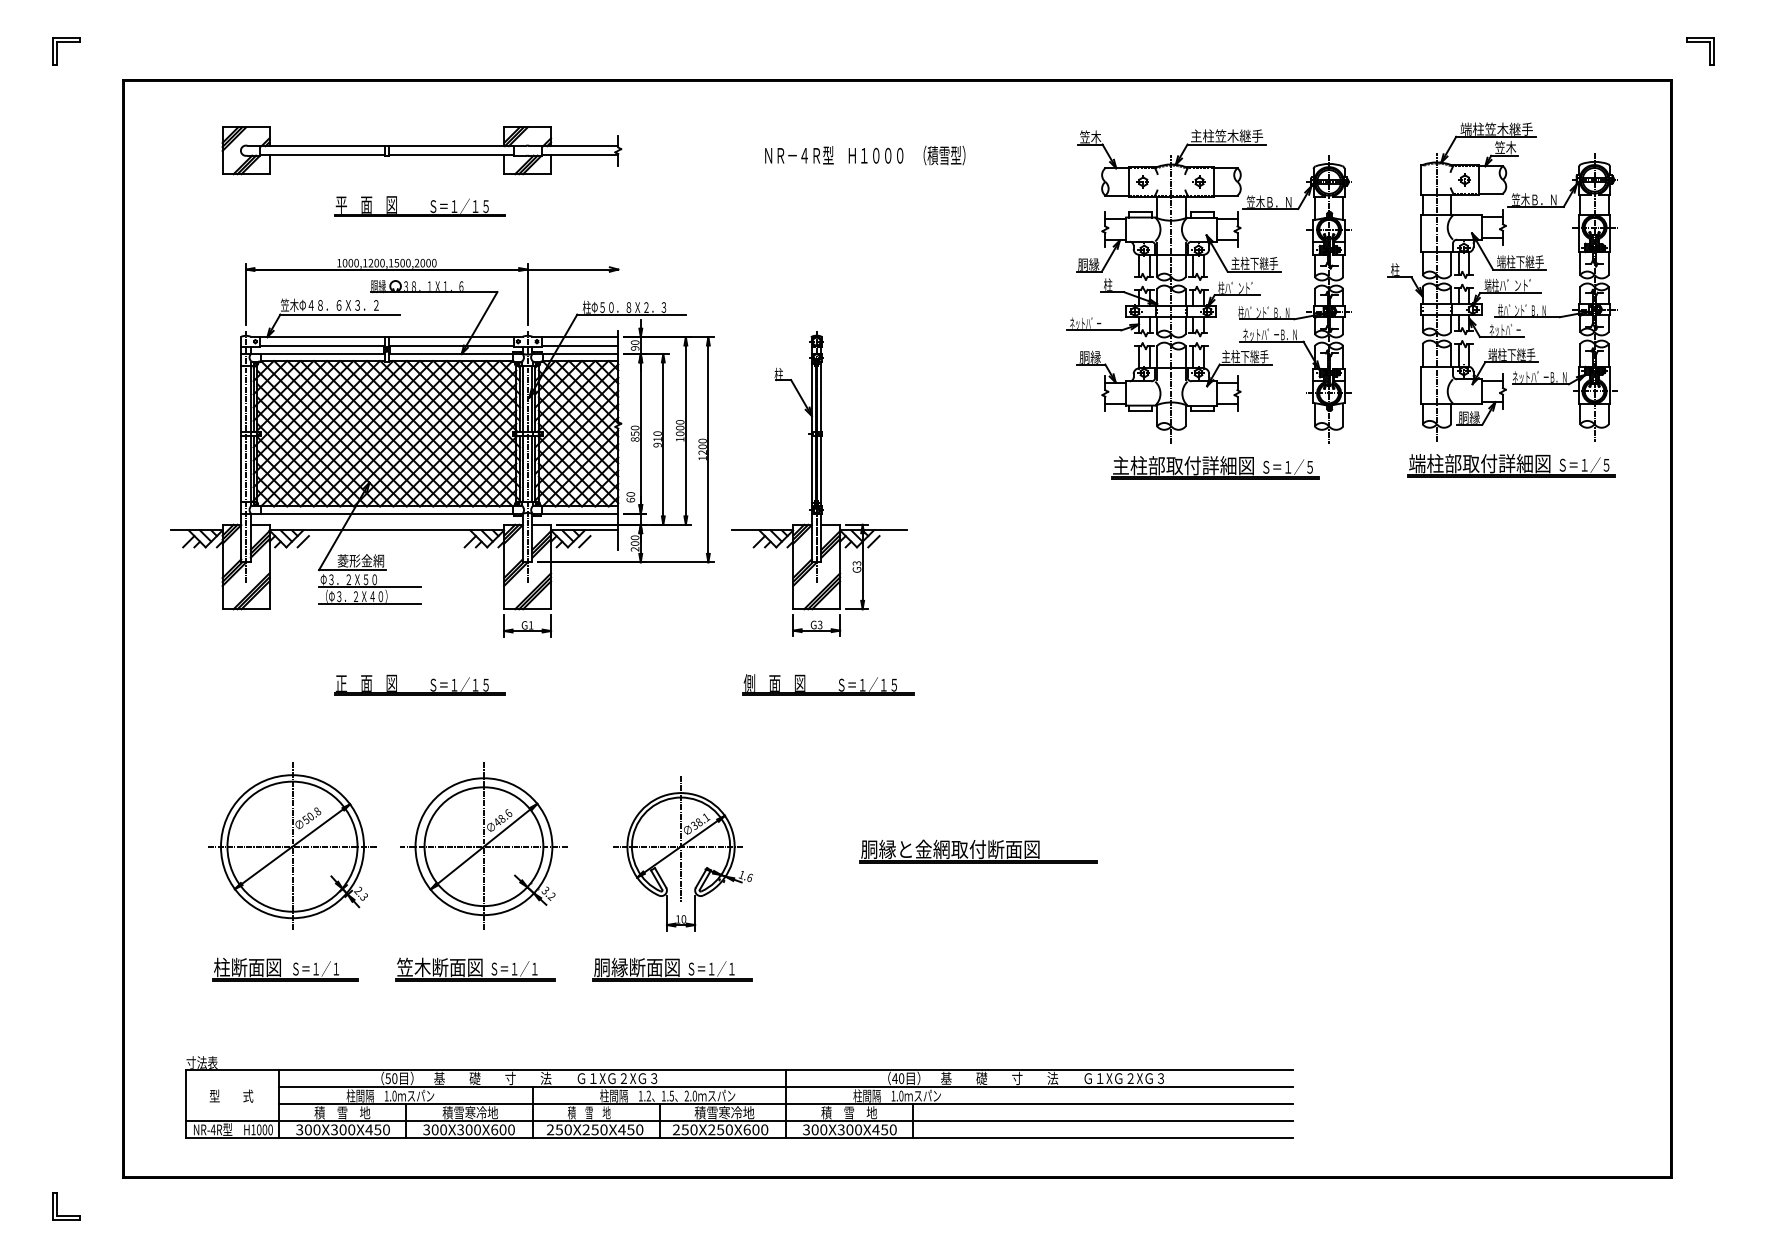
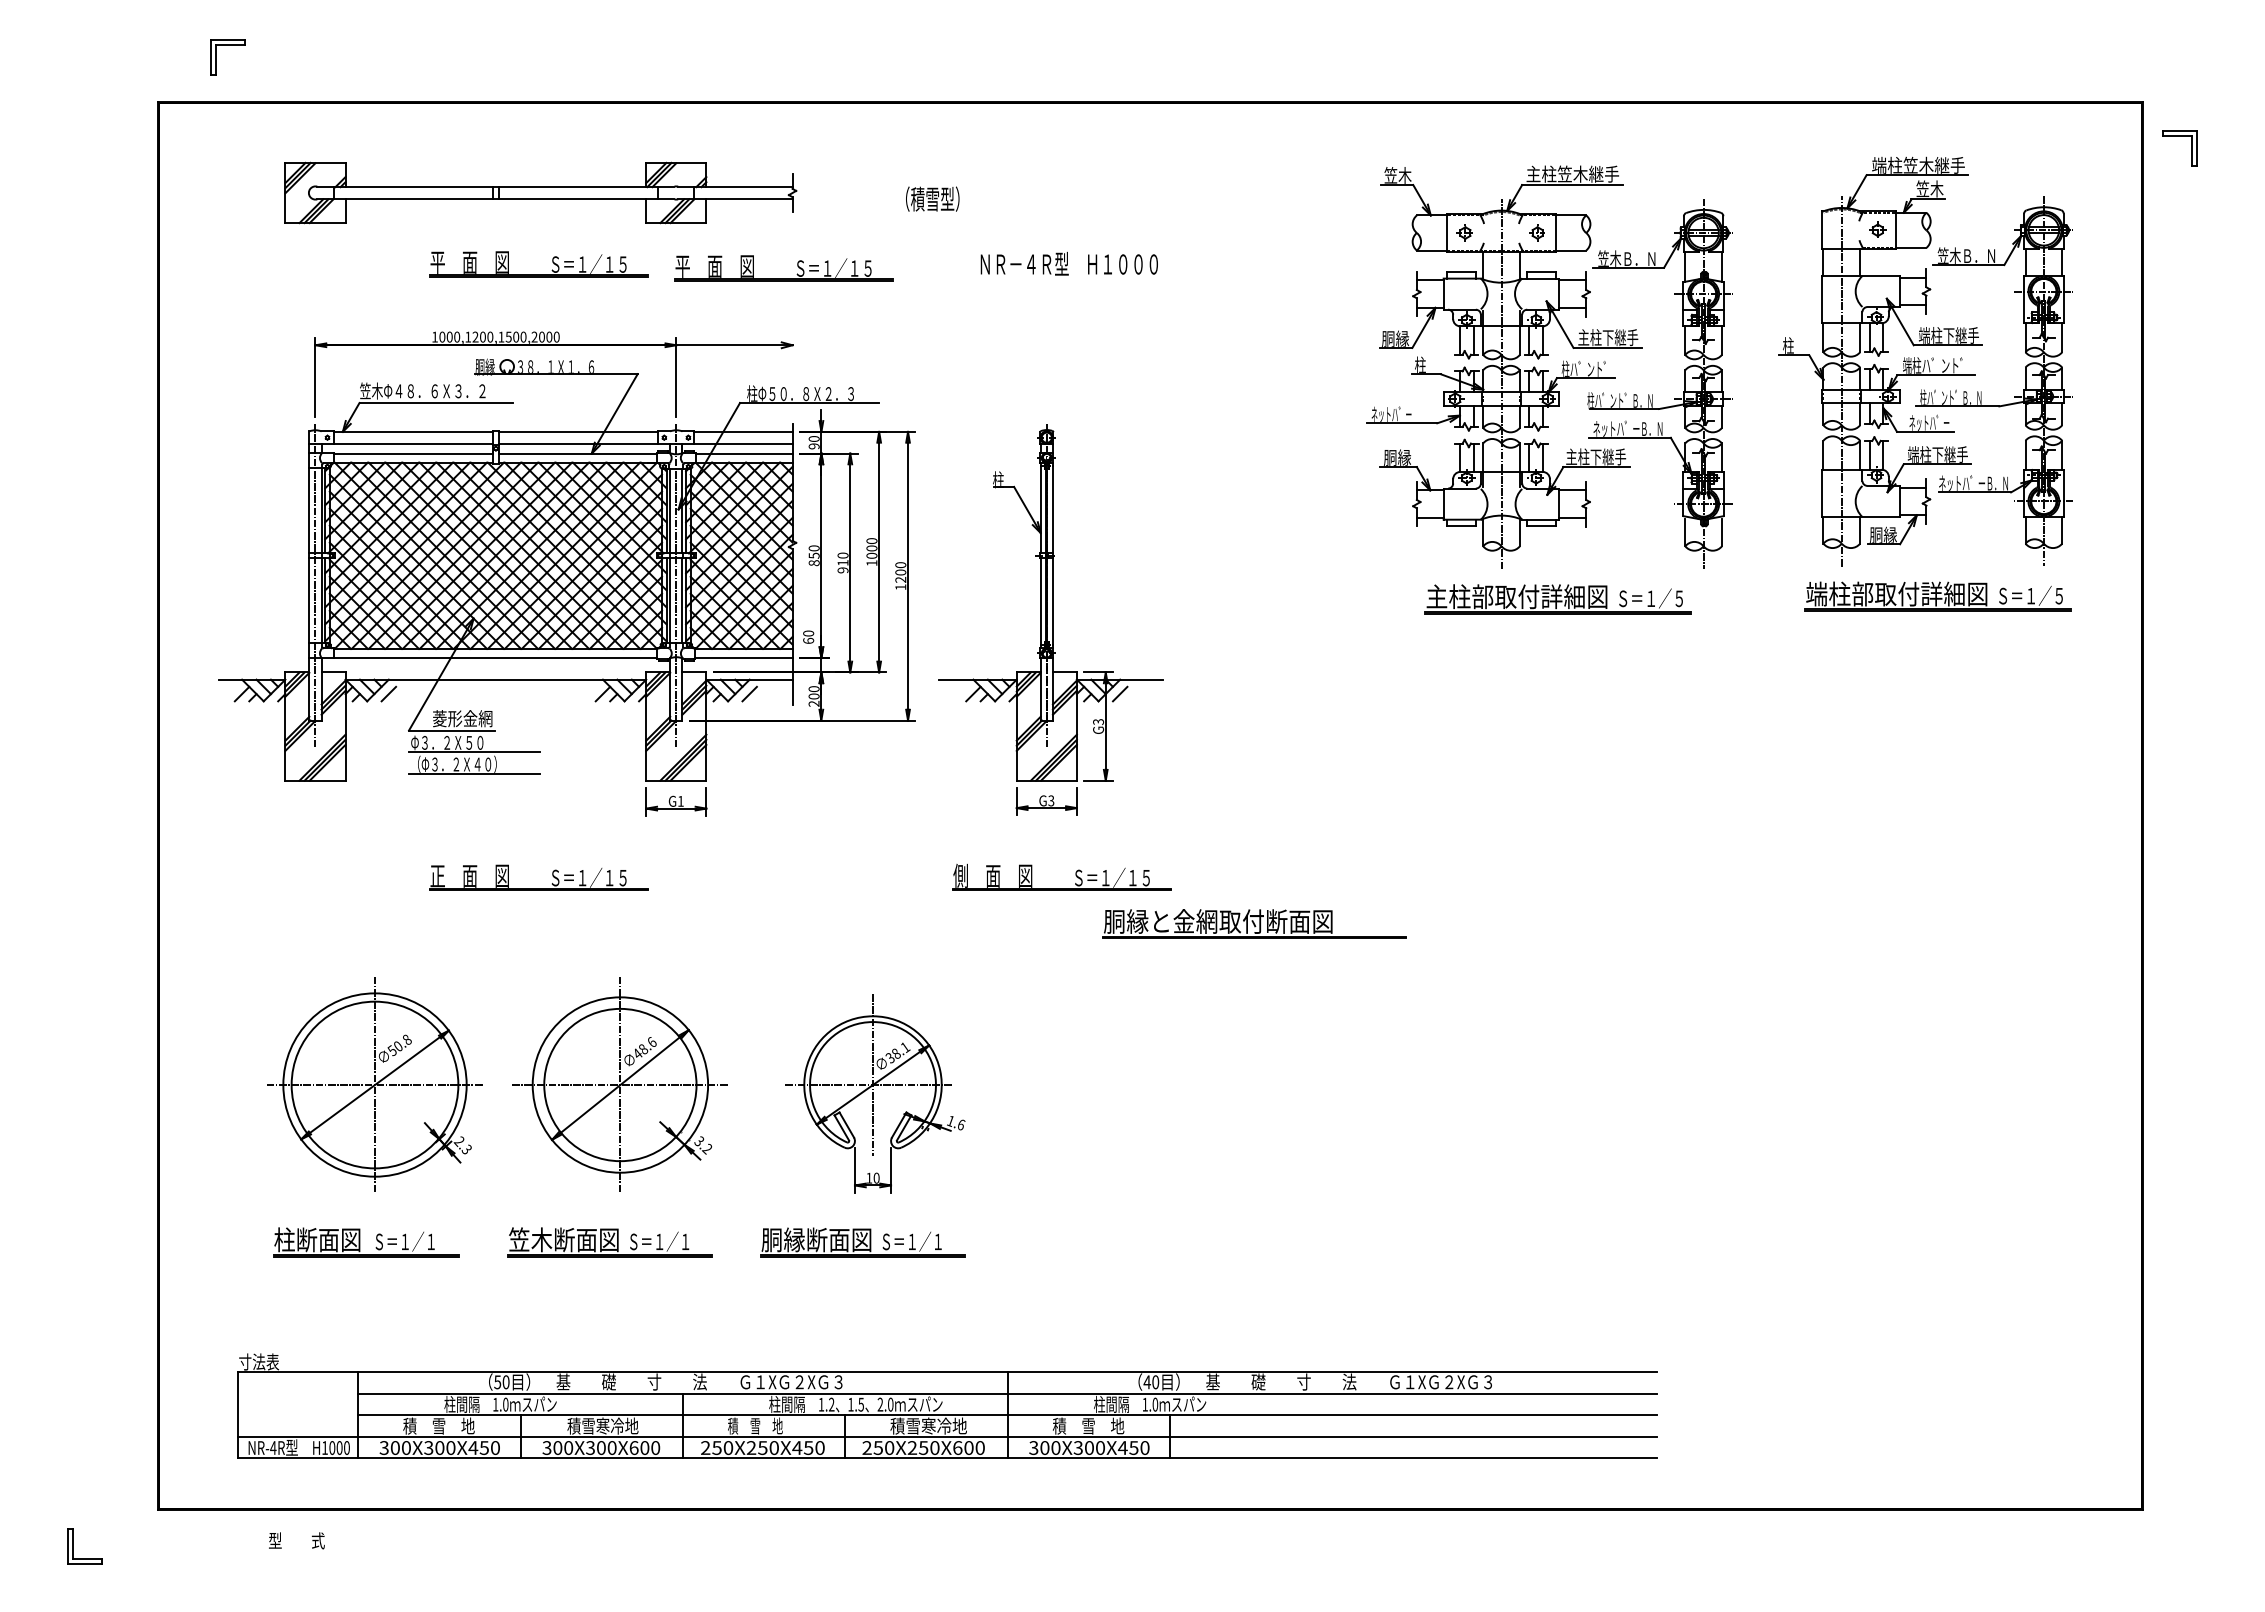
part: (1700, 41) -> (2179, 136), moved
part: (57, 51) -> (216, 57), moved
text: (833, 155) -> (1068, 263), moved
text: (944, 155) -> (932, 198), moved
part: (611, 217) -> (783, 278), added
part: (978, 850) -> (1254, 923), moved
text: (231, 1095) -> (296, 1540), moved

